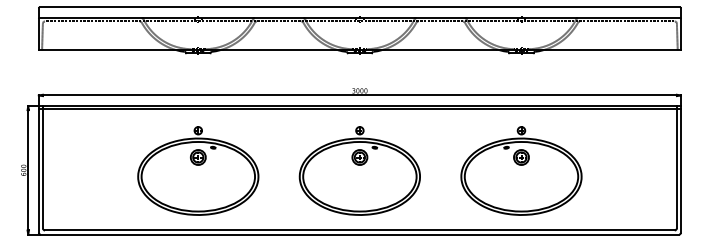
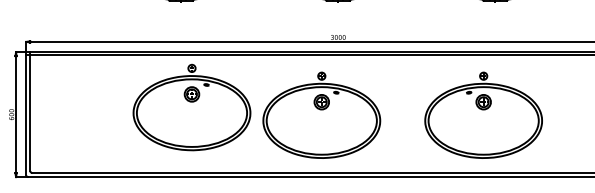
part: (198, 170) -> (192, 107), moved
part: (359, 170) -> (321, 114), moved
part: (521, 170) -> (483, 114), moved

